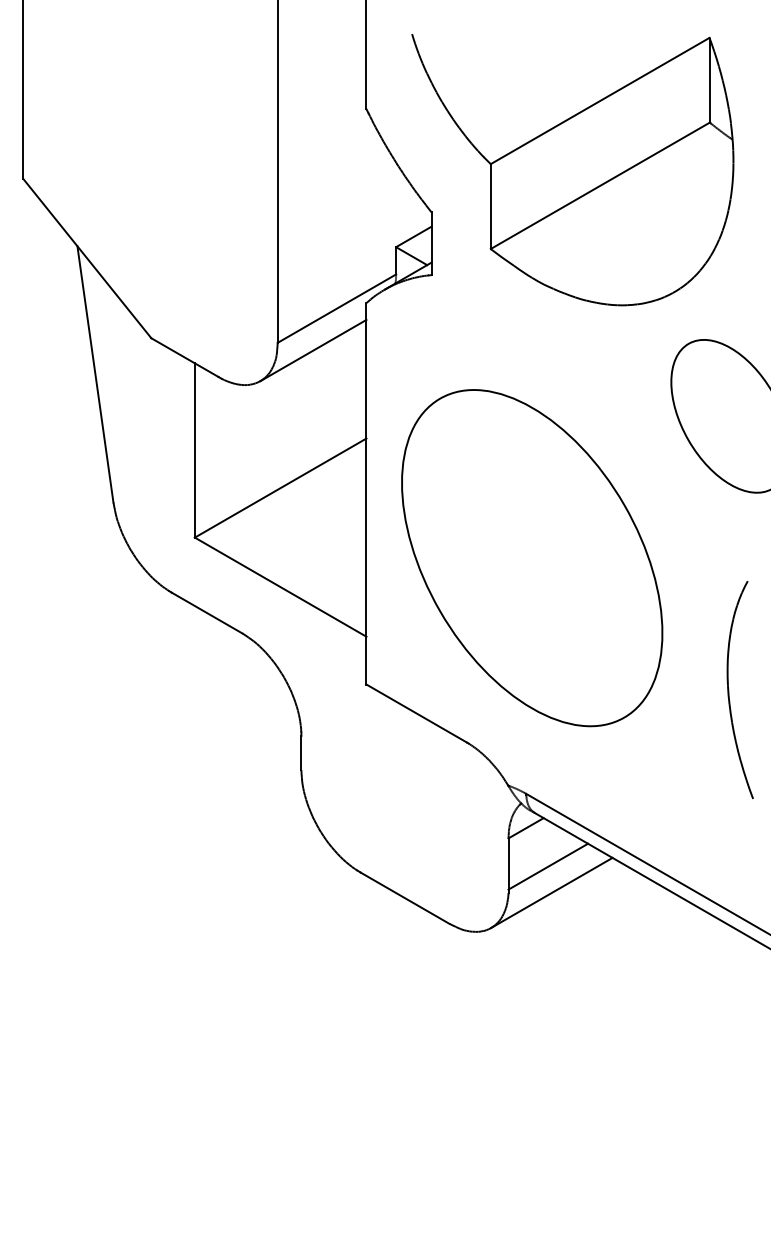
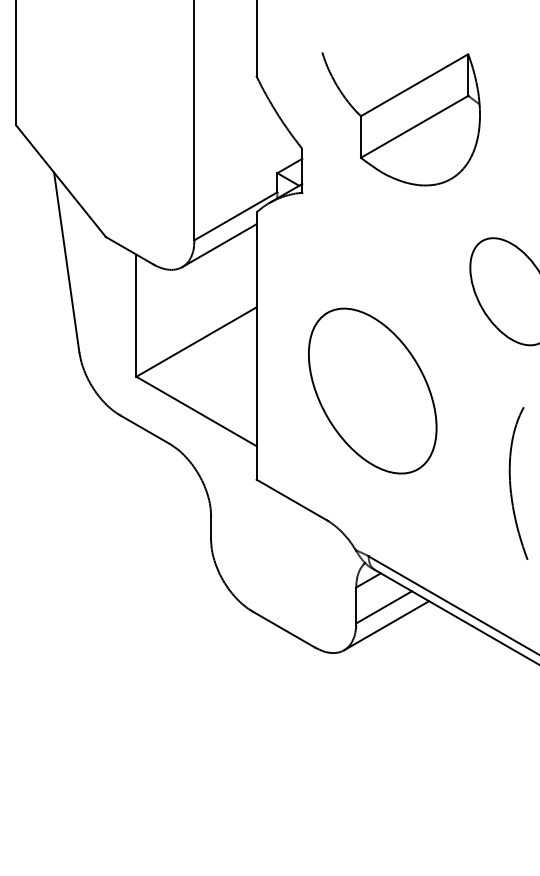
part: (571, 169) -> (400, 118), size x0.7
part: (531, 557) -> (372, 390), size x0.7

